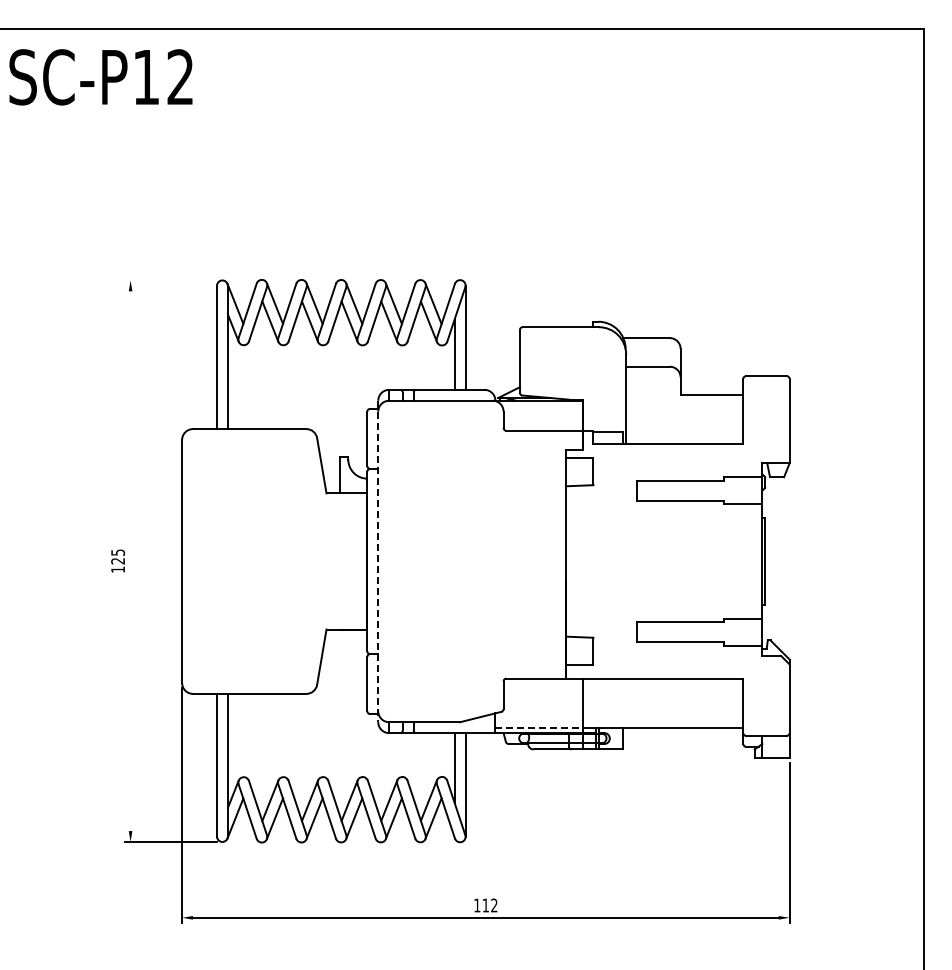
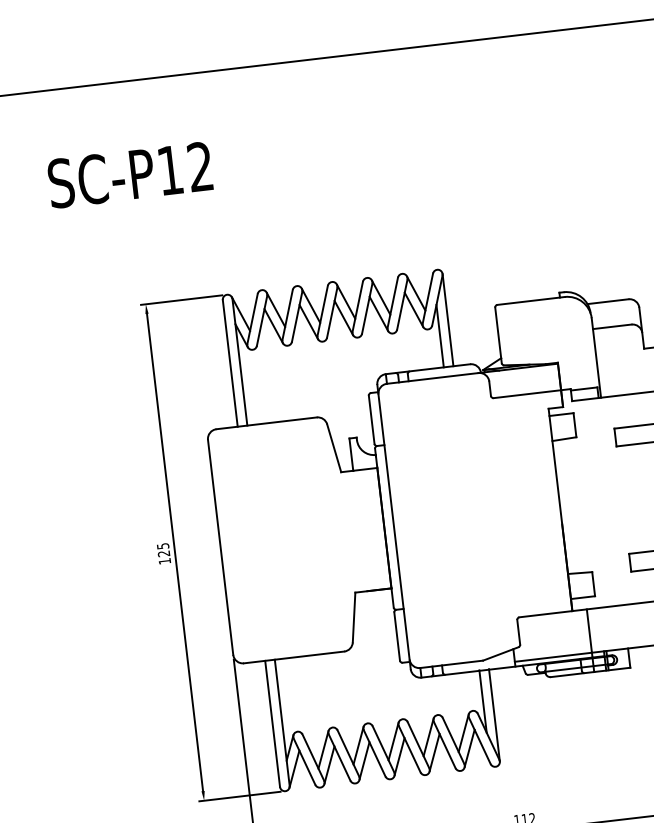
text: (100, 77) -> (129, 175), moved
line: (171, 280) -> (182, 300), added
line: (130, 561) -> (174, 552), added
line: (378, 561) -> (394, 527), dashed -> solid
line: (538, 727) -> (552, 657), dashed -> solid

